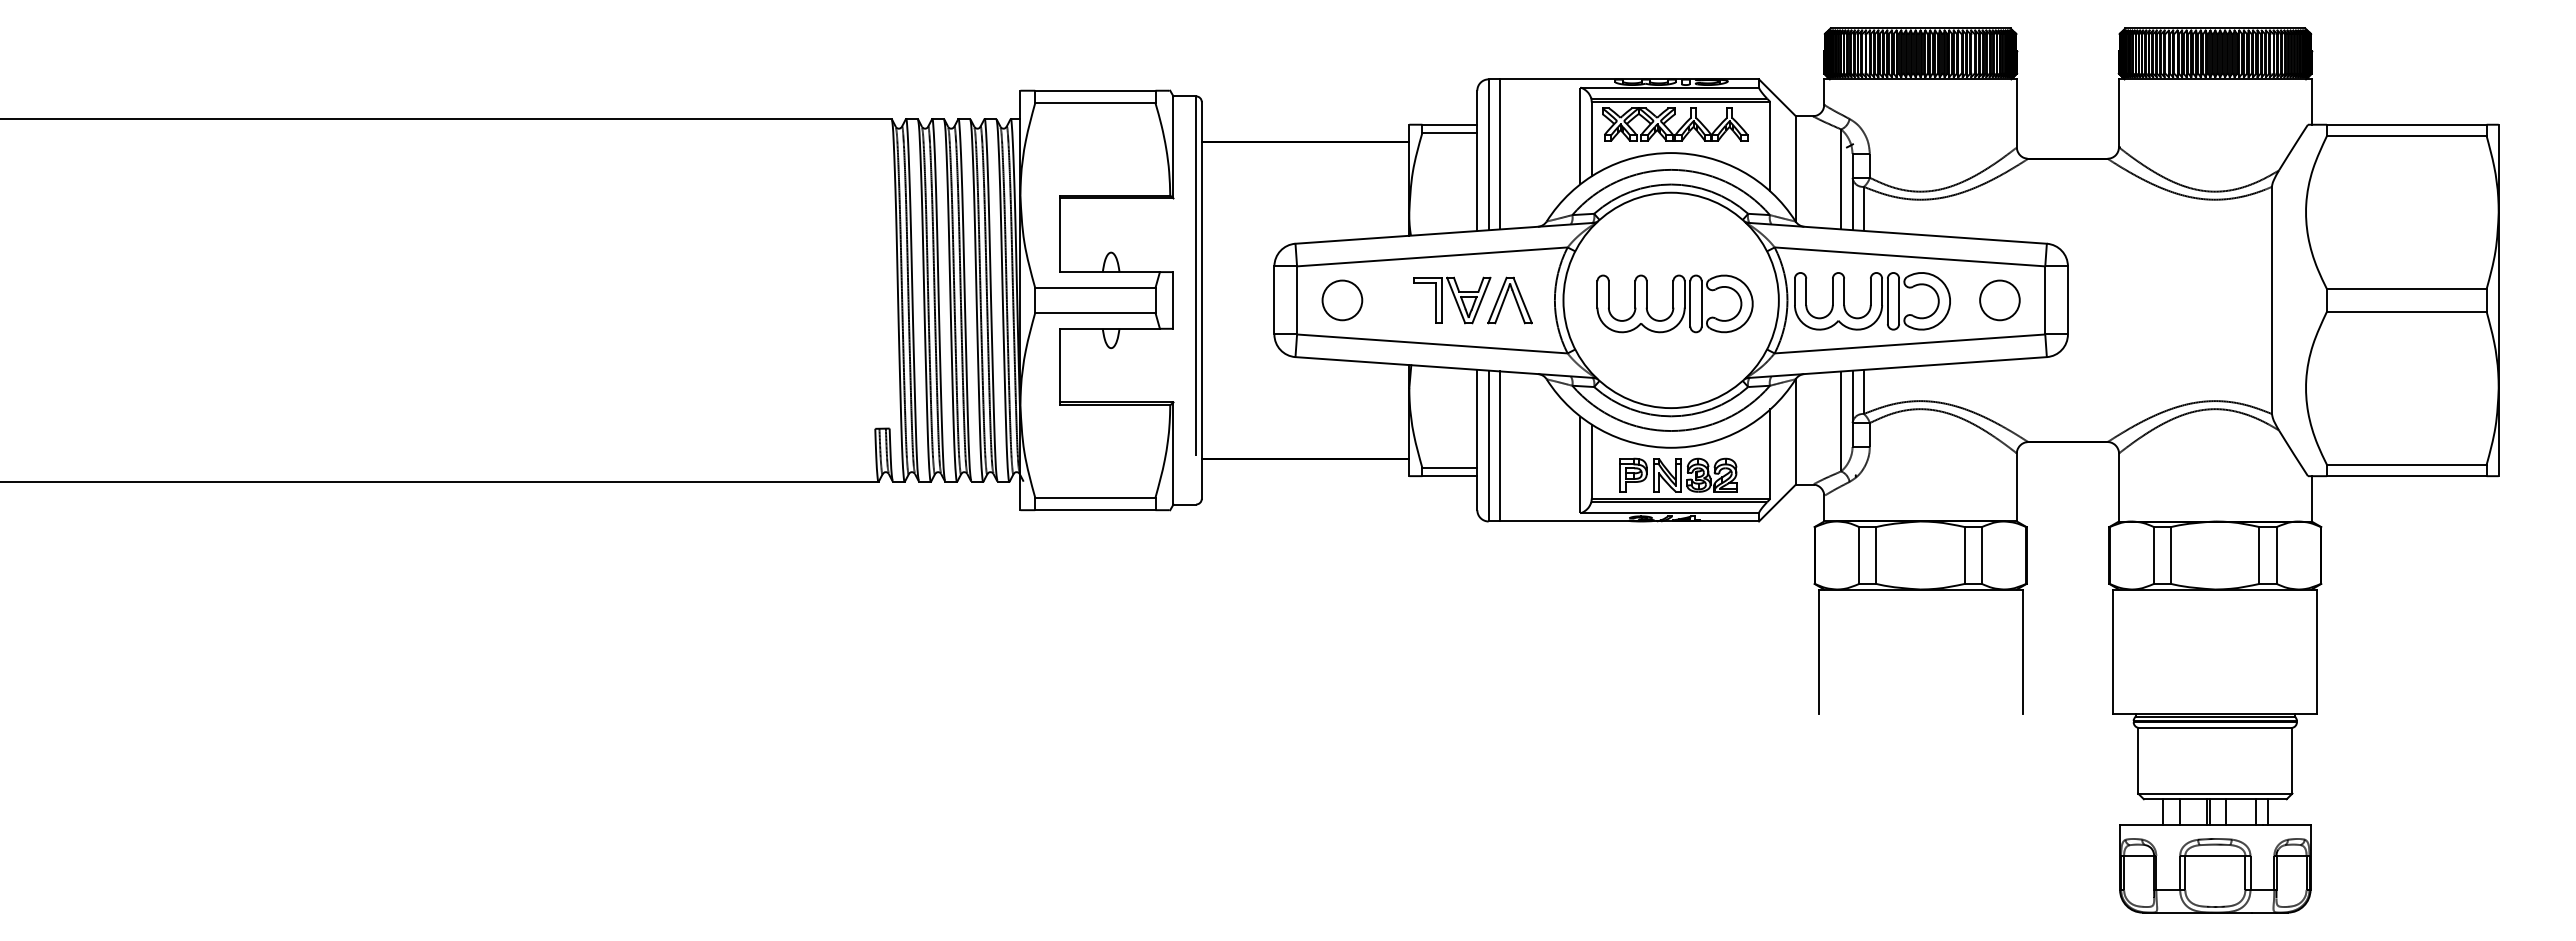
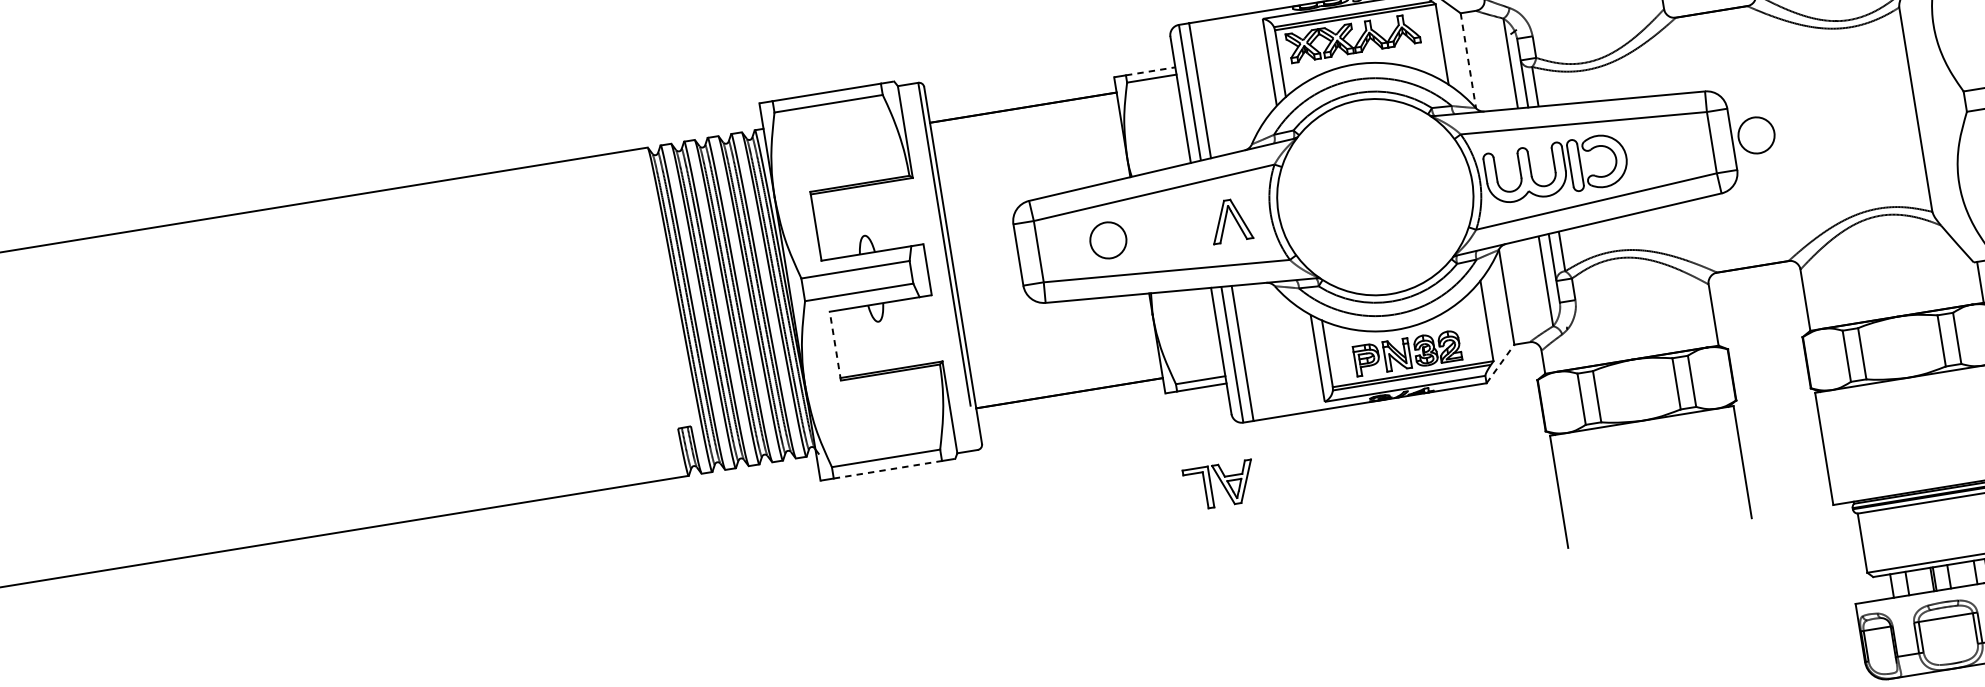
line: (1450, 124) -> (1151, 71), solid -> dashed
line: (1795, 169) -> (1468, 61), solid -> dashed
circle: (1342, 300) -> (1108, 240), moved
part: (1452, 300) -> (1220, 485), moved
circle: (1999, 300) -> (1756, 135), moved
part: (1674, 303) -> (1378, 199), removed
line: (1060, 366) -> (835, 345), solid -> dashed
line: (1777, 502) -> (1500, 363), solid -> dashed
line: (1095, 510) -> (888, 470), solid -> dashed

